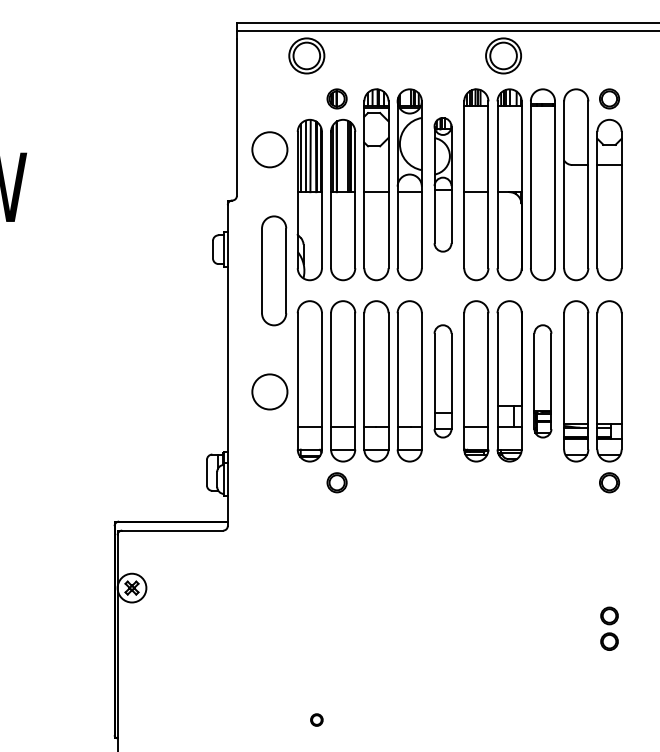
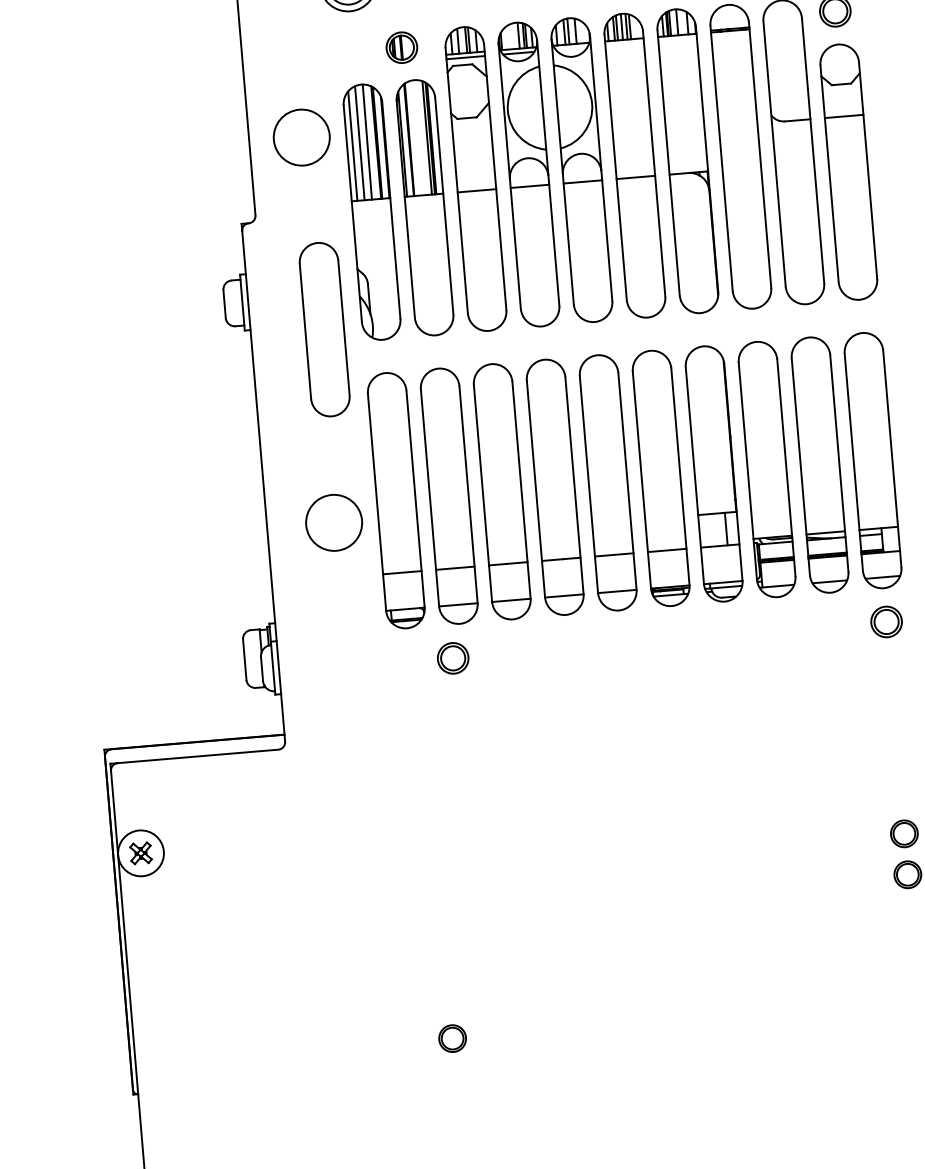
part: (442, 184) -> (581, 169), size x1.43
part: (442, 381) -> (607, 483), size x1.43
part: (542, 381) -> (766, 469), size x1.43
part: (316, 719) -> (452, 1037), size x1.43

